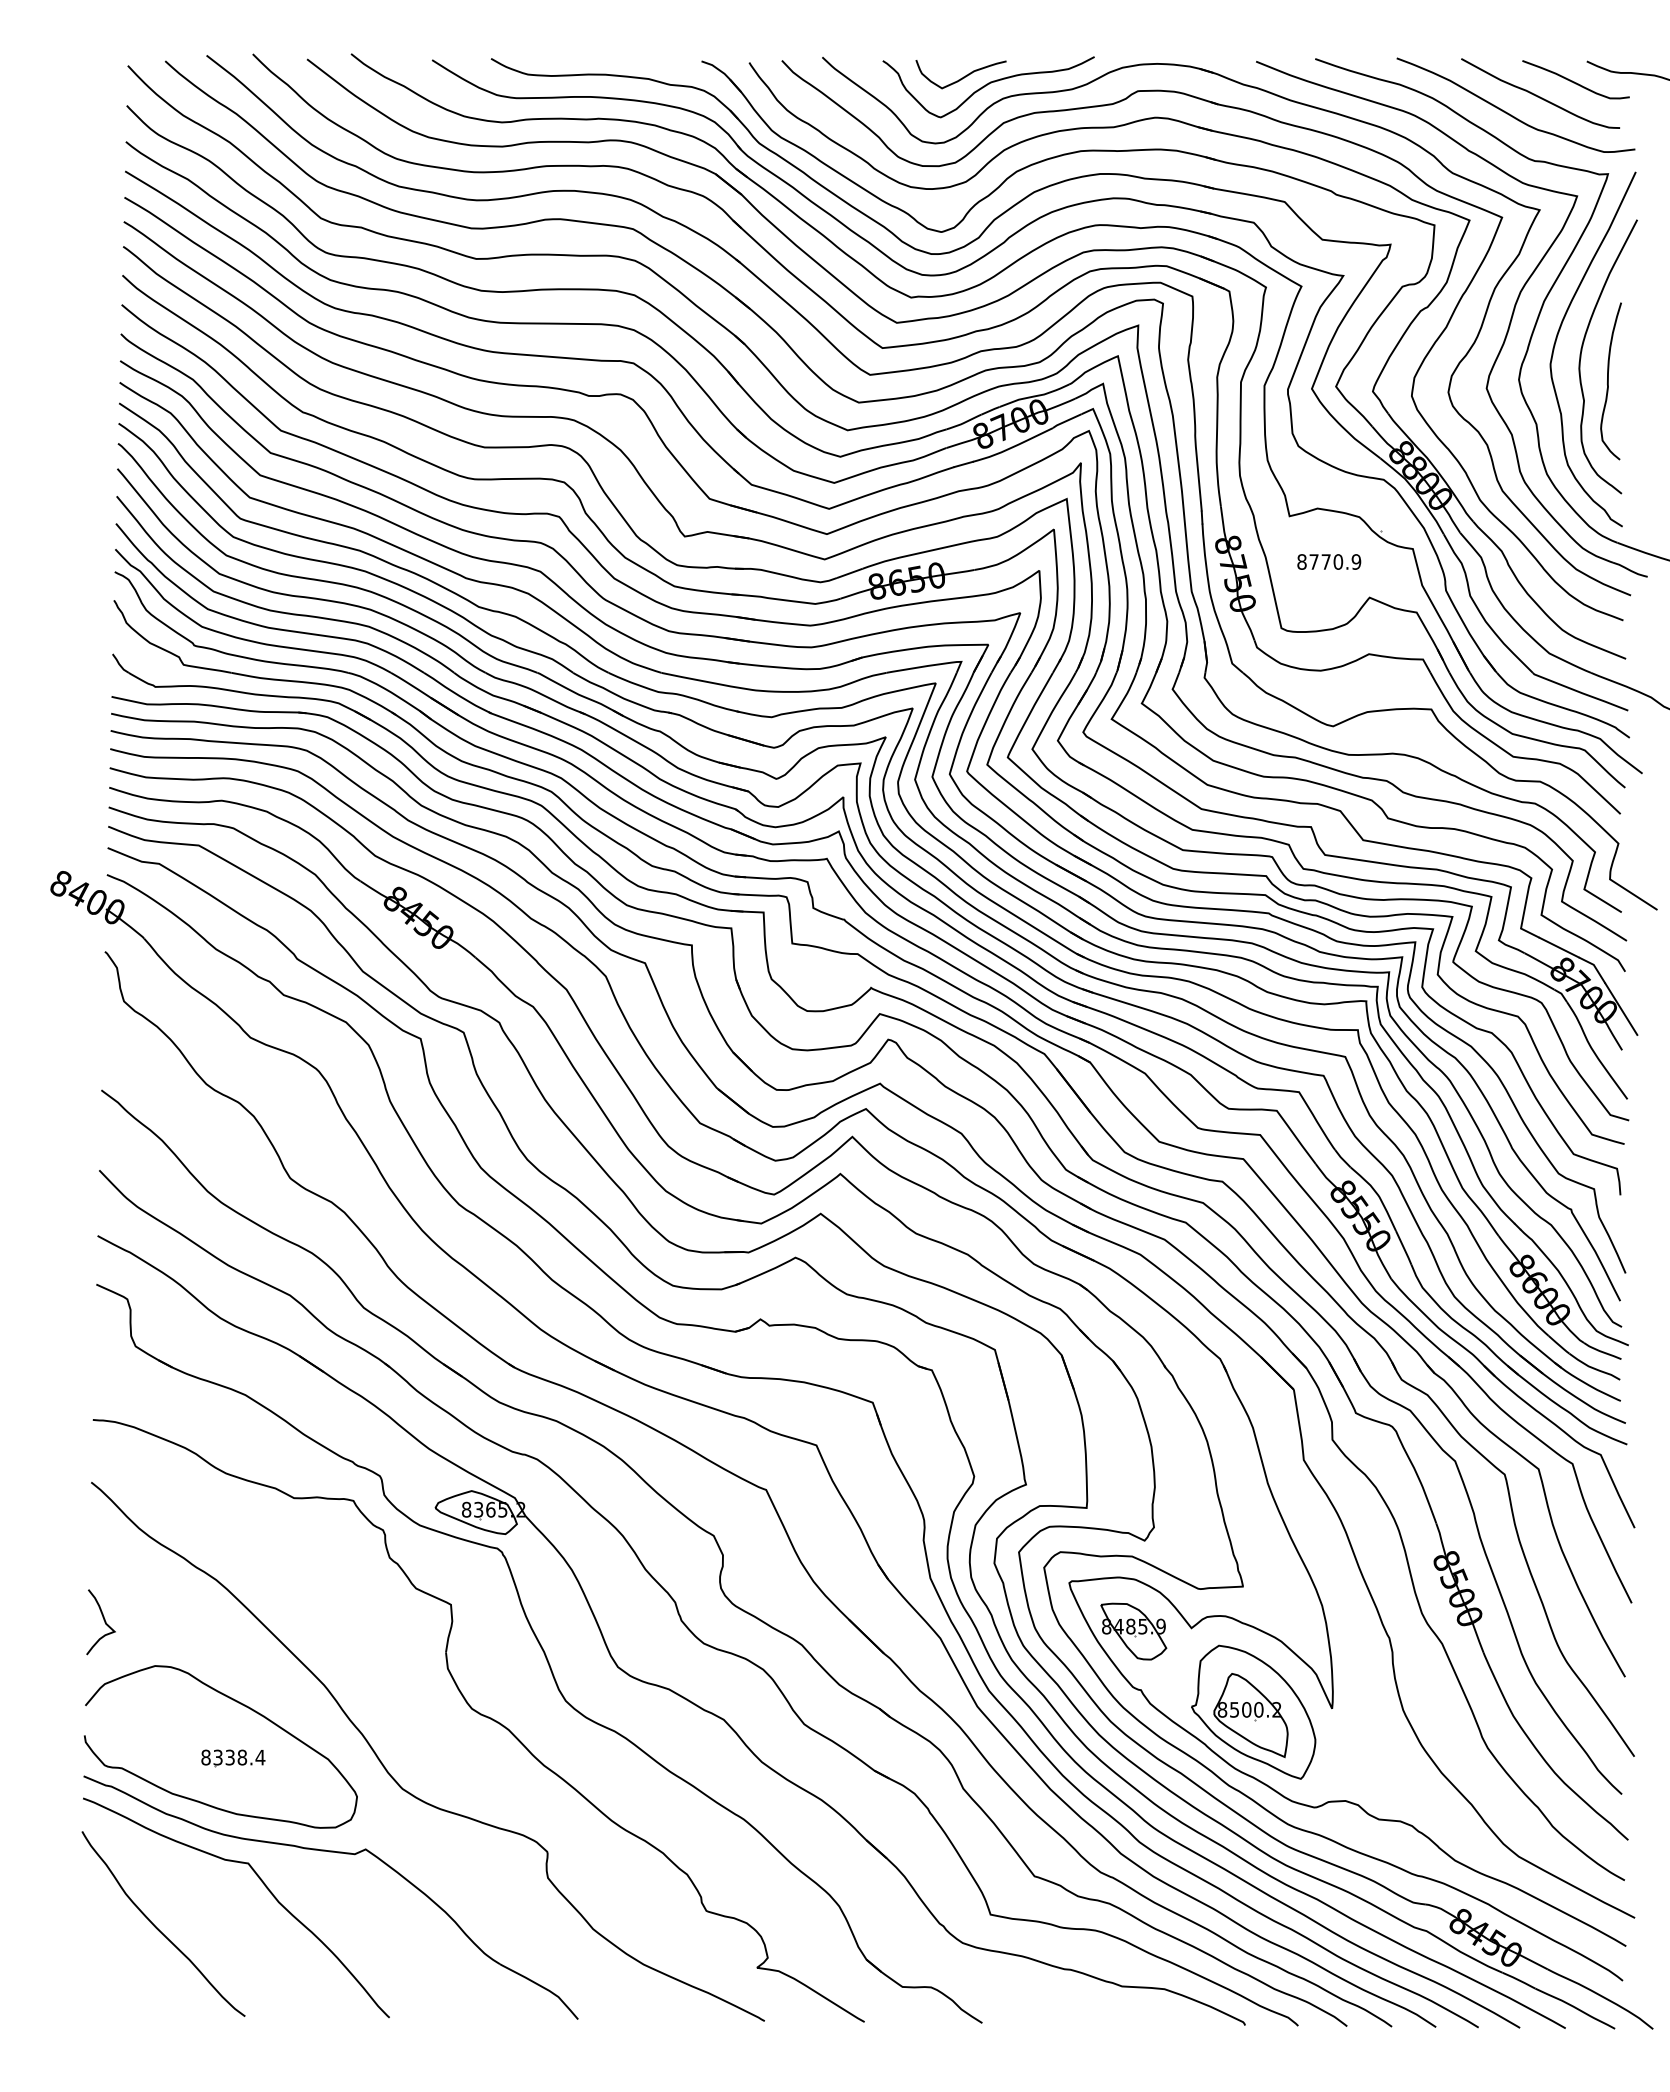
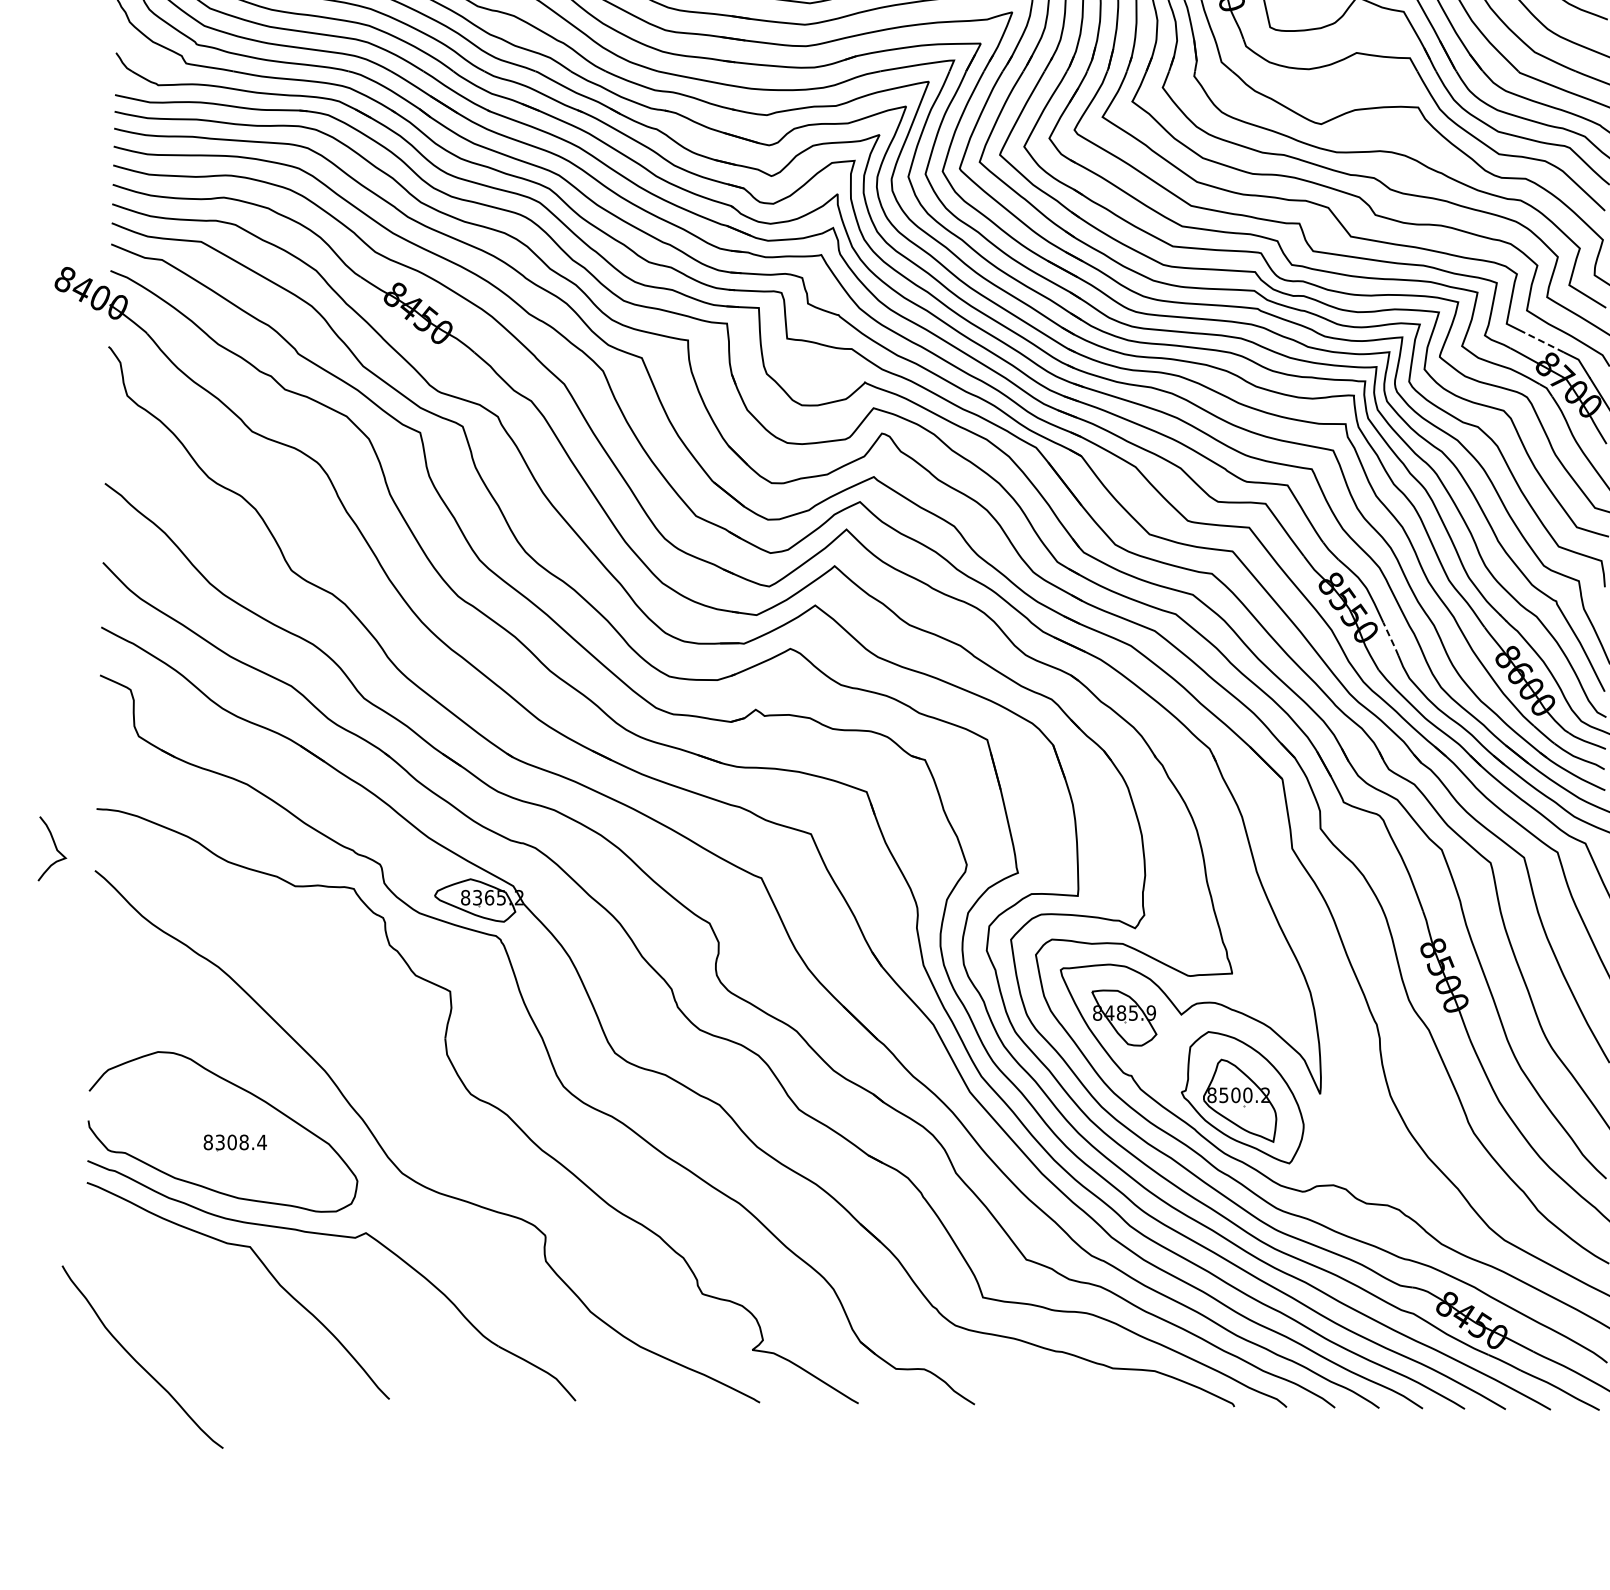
line: (1559, 947) -> (1544, 342), solid -> dashed
line: (1403, 1248) -> (1390, 639), solid -> dashed
curve: (103, 1620) -> (54, 847), moved
text: (229, 1757) -> (231, 1142), 8338.4 -> 8308.4
curve: (158, 1928) -> (137, 1361), moved

